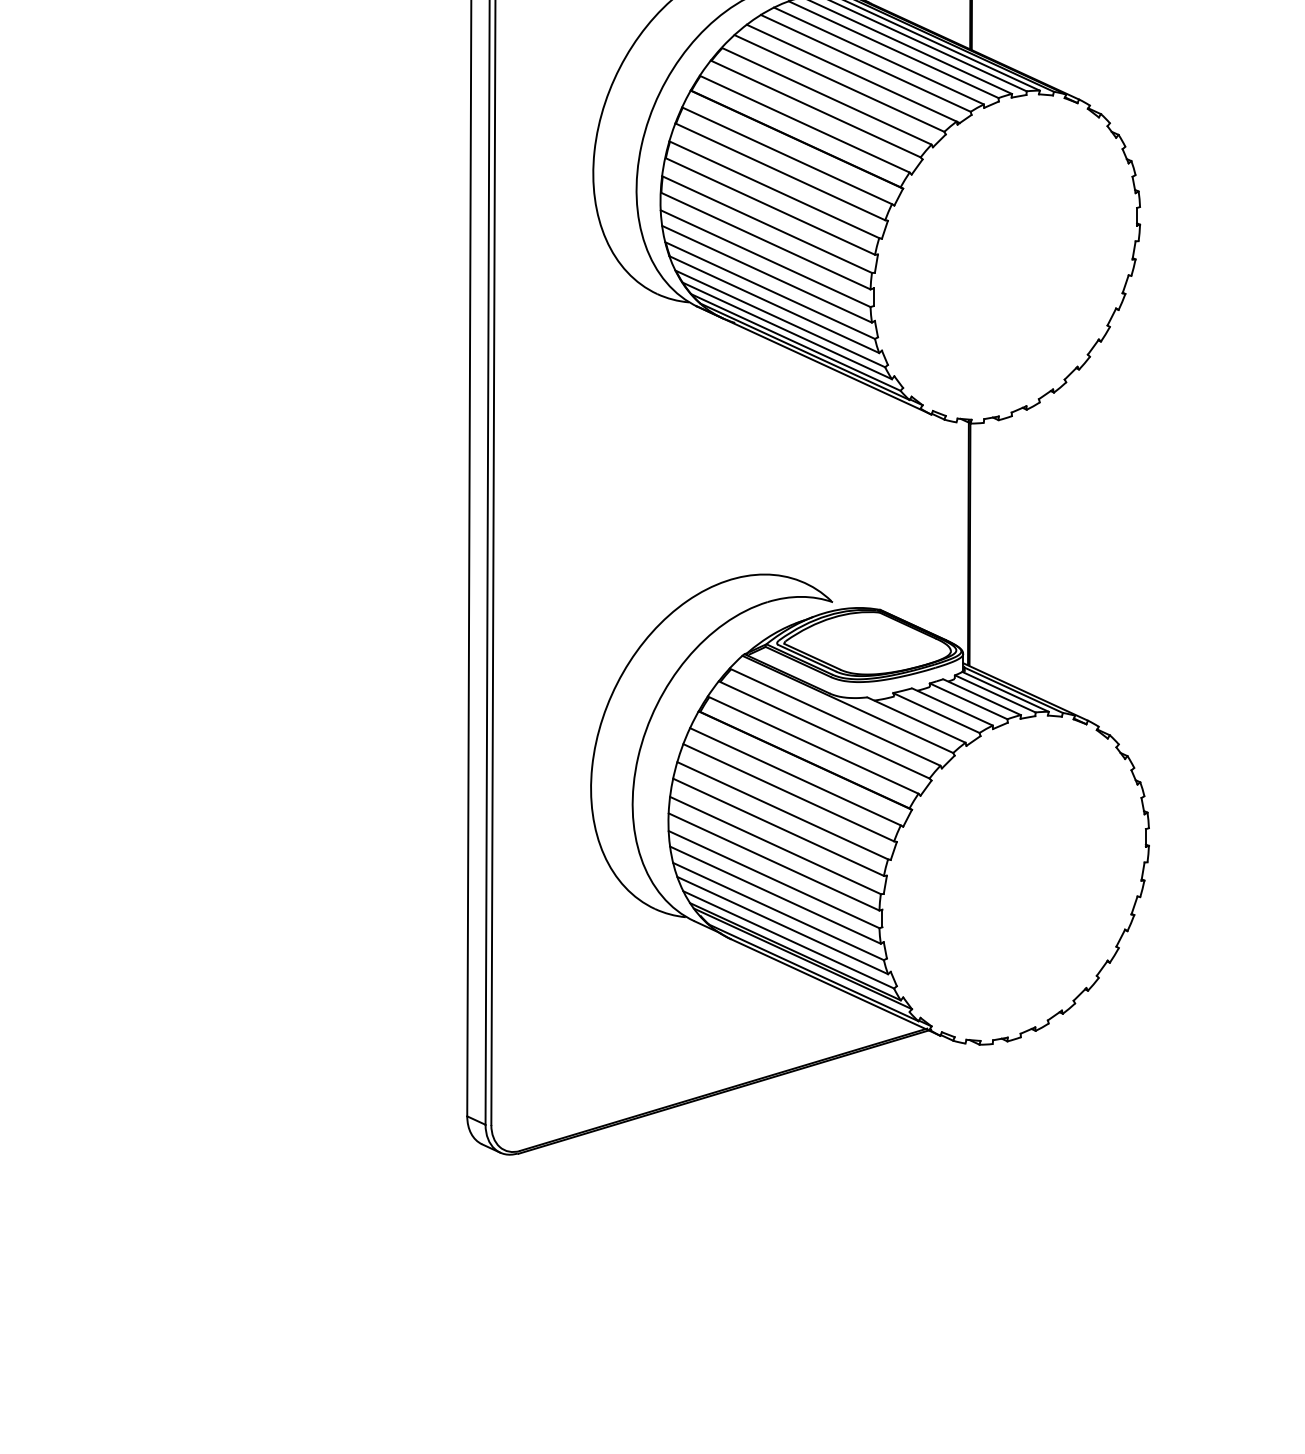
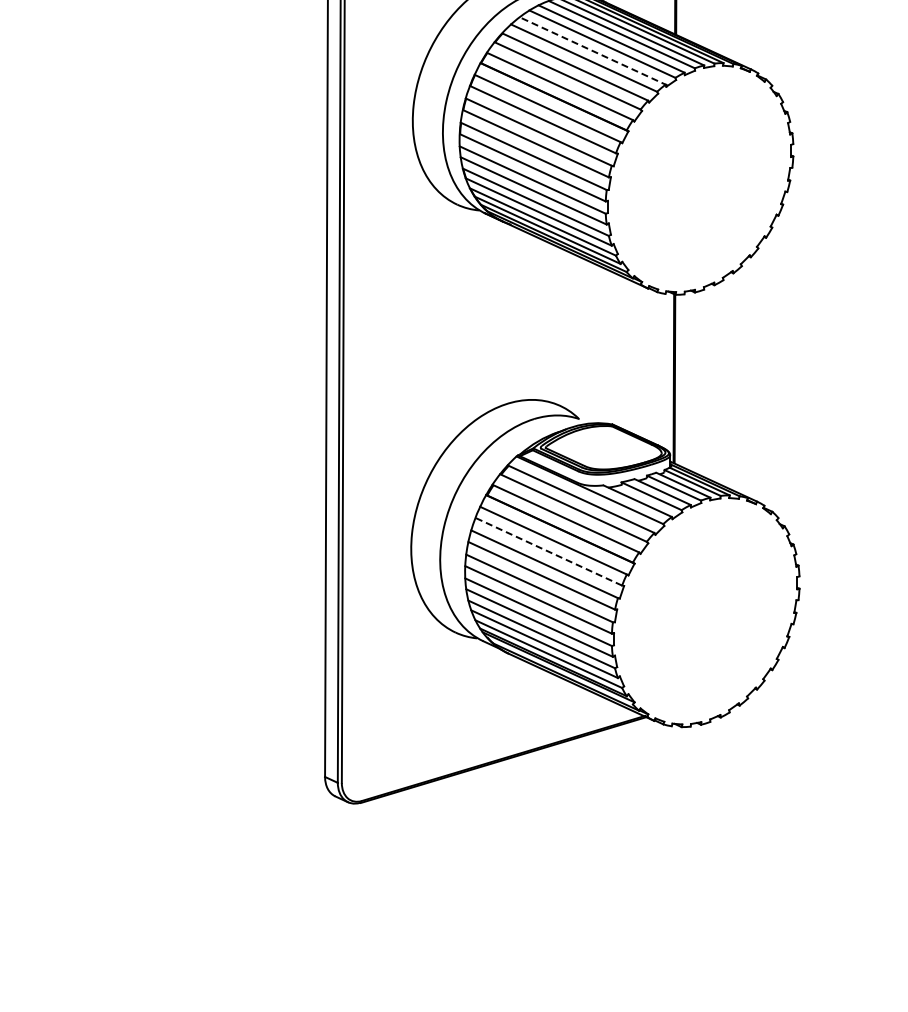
line: (852, 73) -> (593, 51), solid -> dashed
line: (788, 792) -> (548, 551), solid -> dashed

